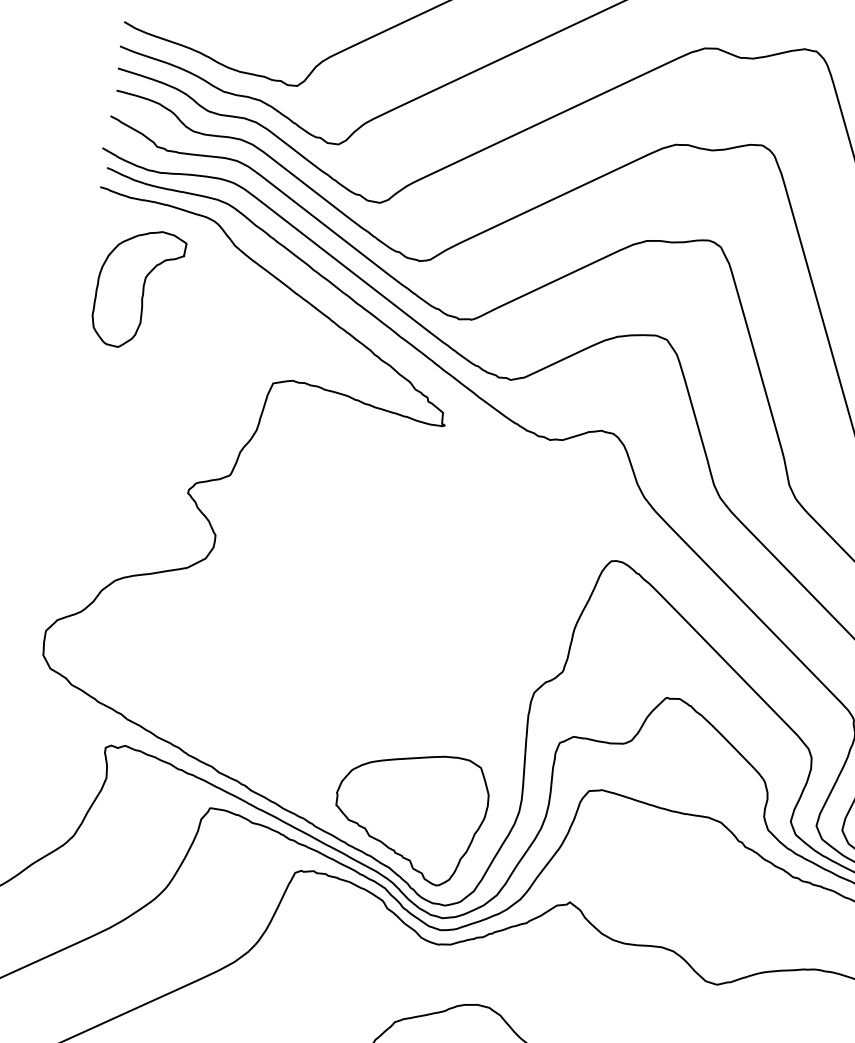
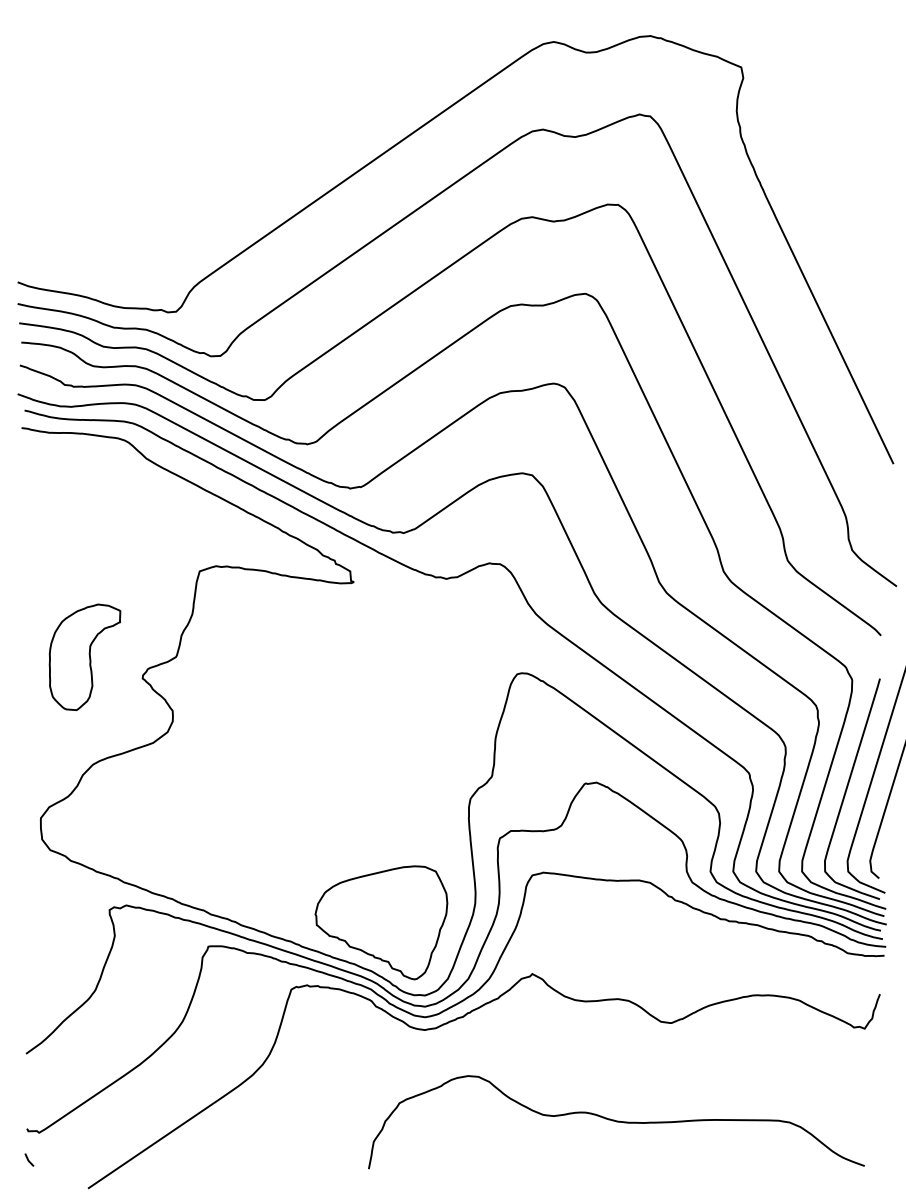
part: (137, 289) -> (84, 657), moved

